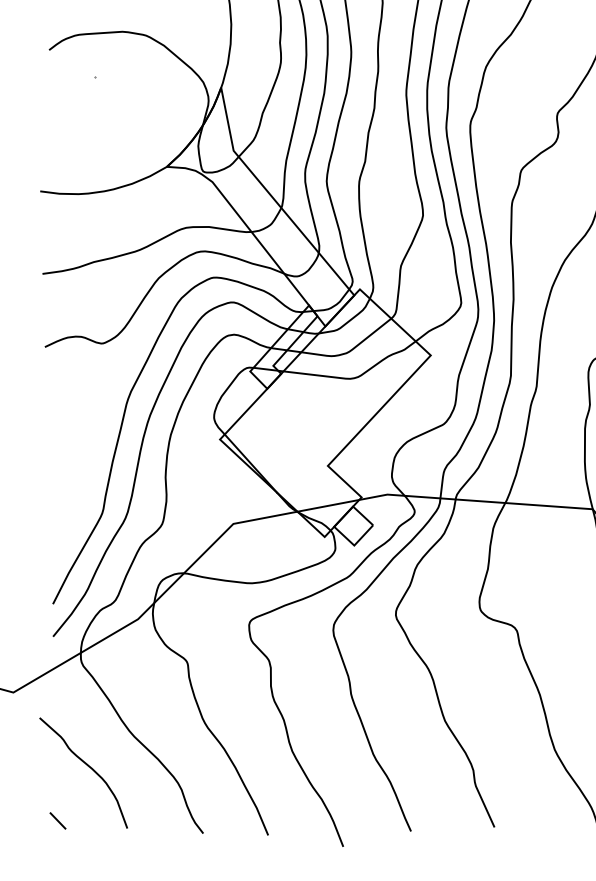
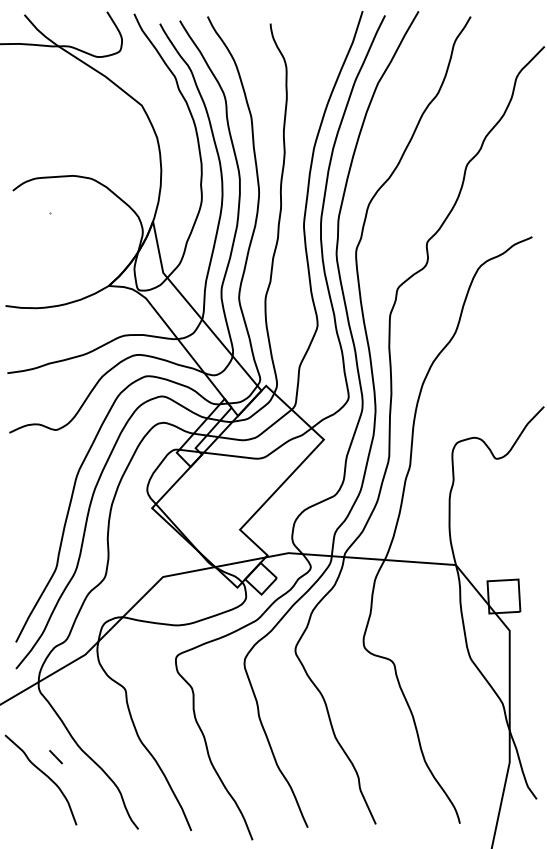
line: (57, 821) -> (55, 757), moved

